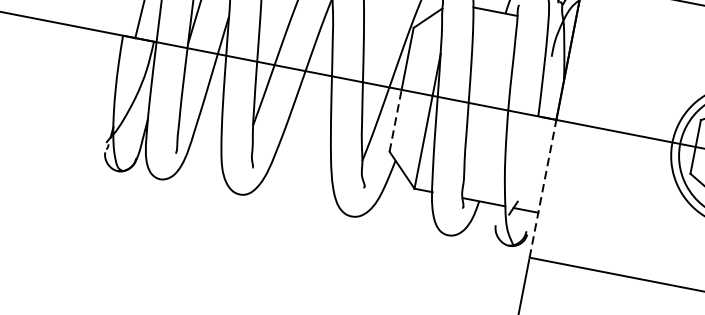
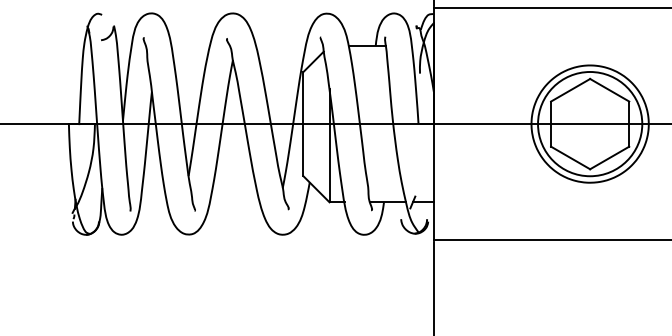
line: (395, 119) -> (303, 149), dashed -> solid
line: (542, 189) -> (433, 182), dashed -> solid

